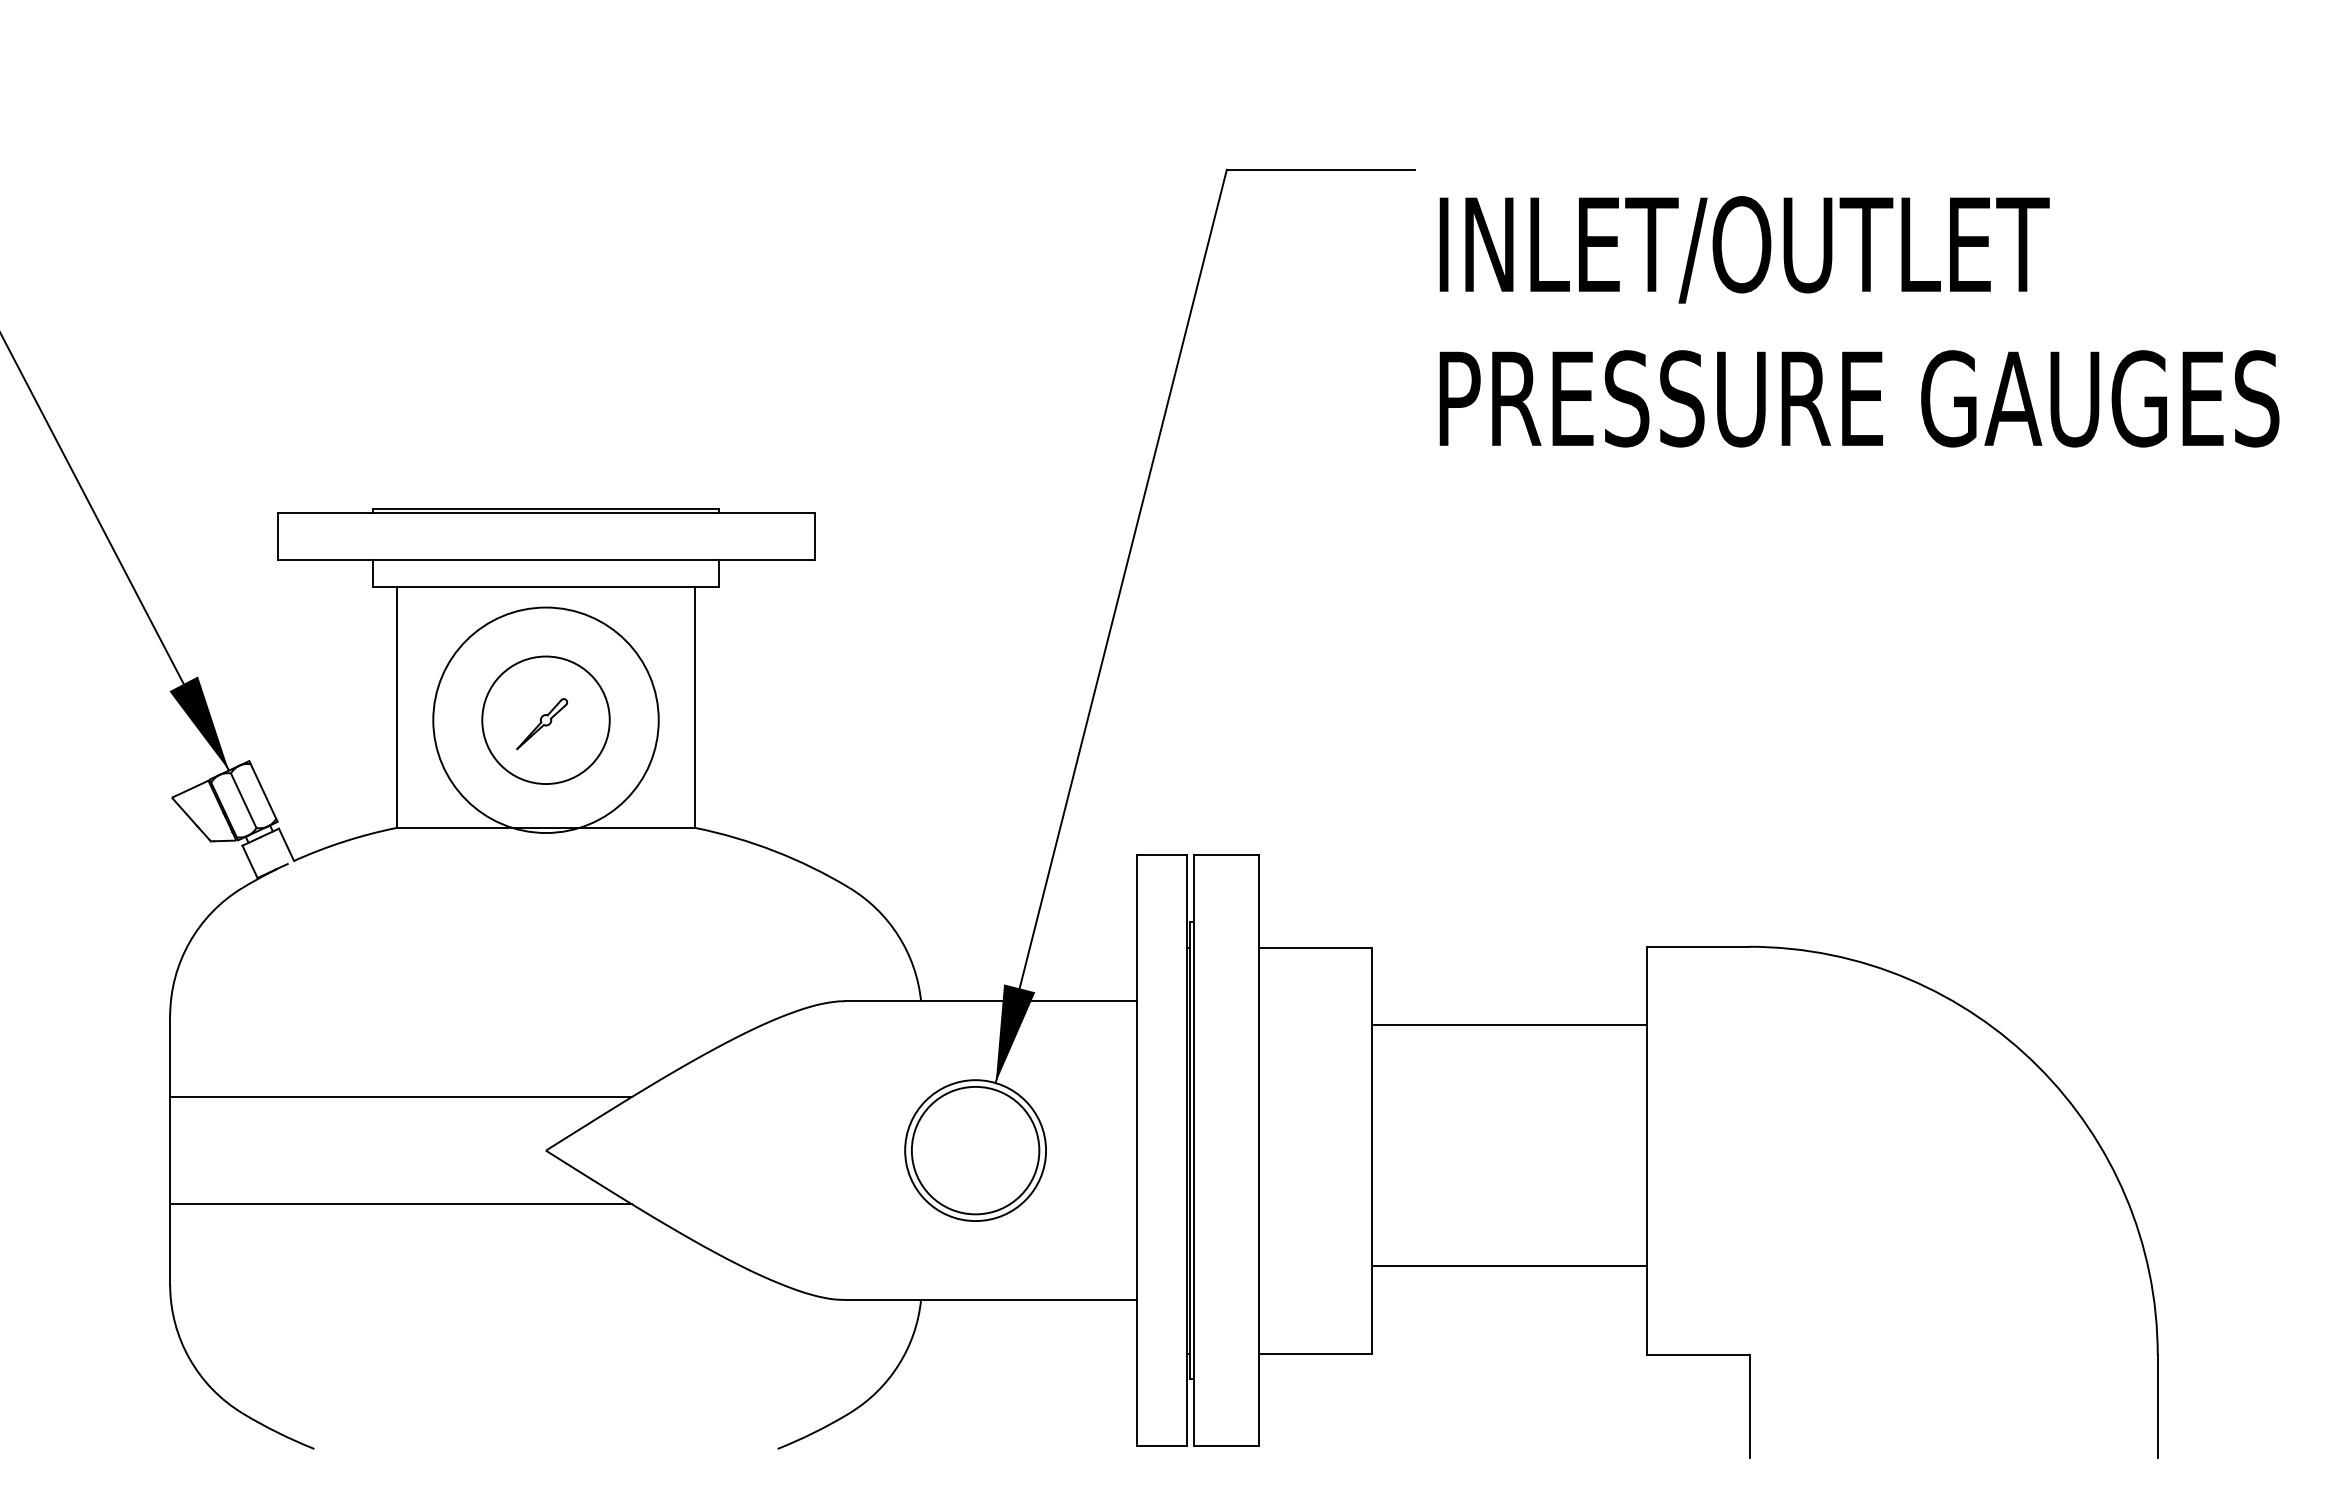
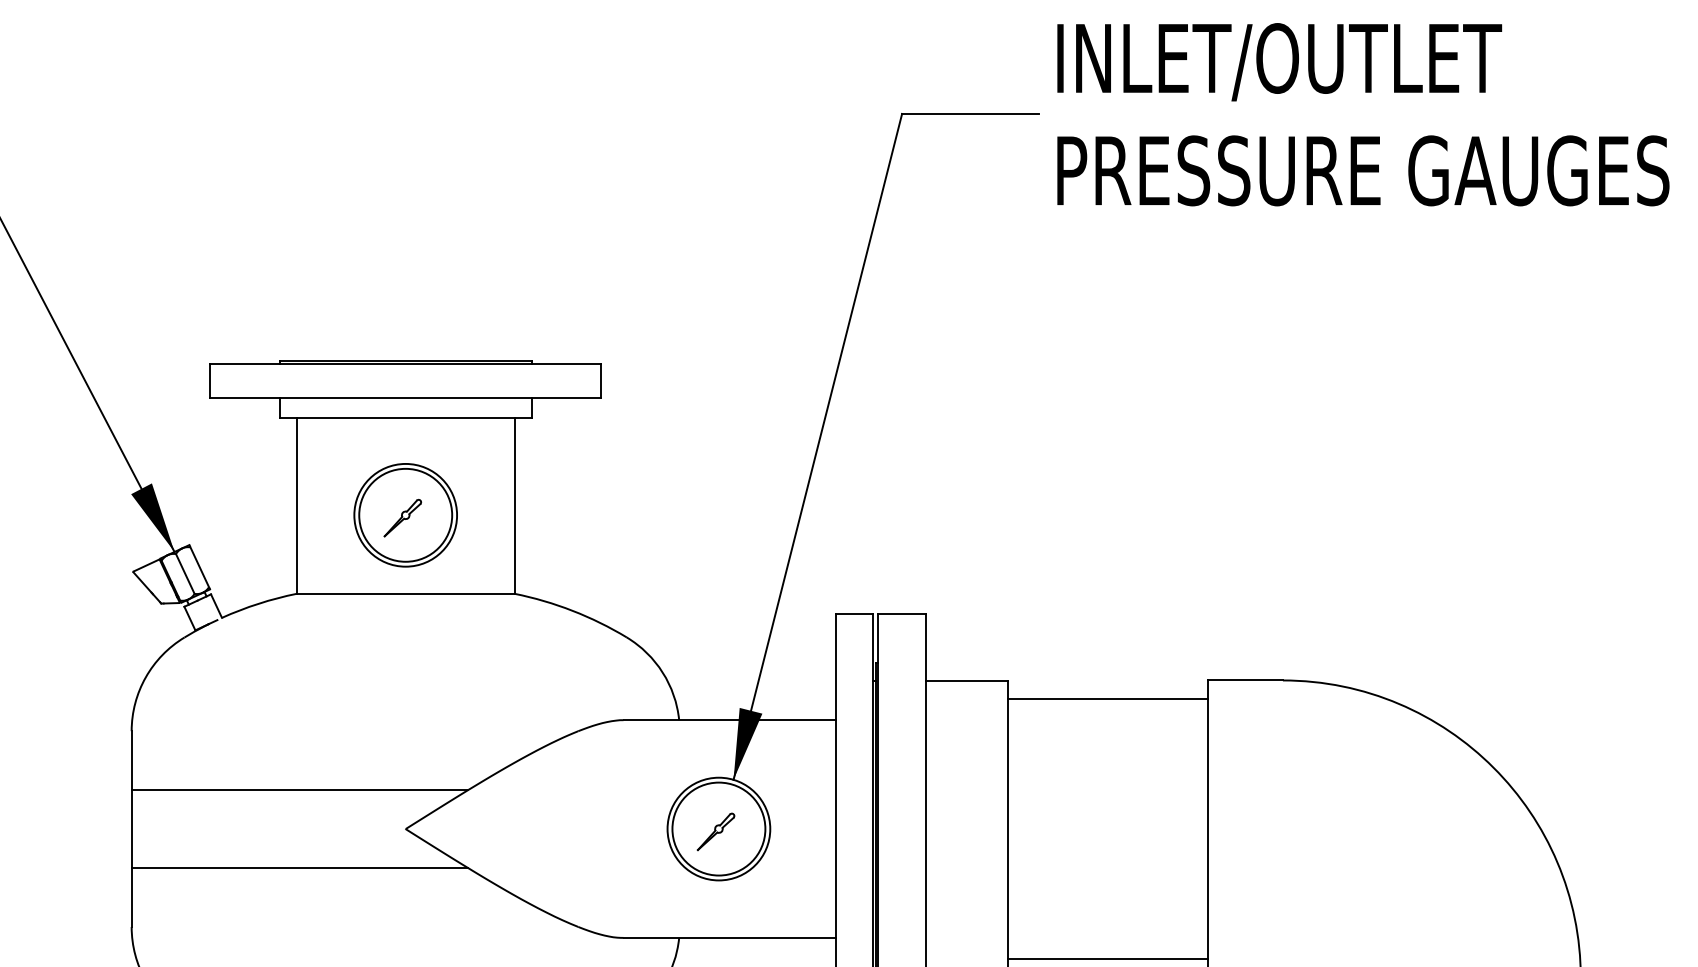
text: (1859, 321) -> (1363, 114), moved
circle: (545, 719) -> (405, 514), size x0.62
line: (1508, 1024) -> (1107, 699), moved
part: (971, 1154) -> (715, 831), added
line: (1508, 1265) -> (1107, 958), moved

